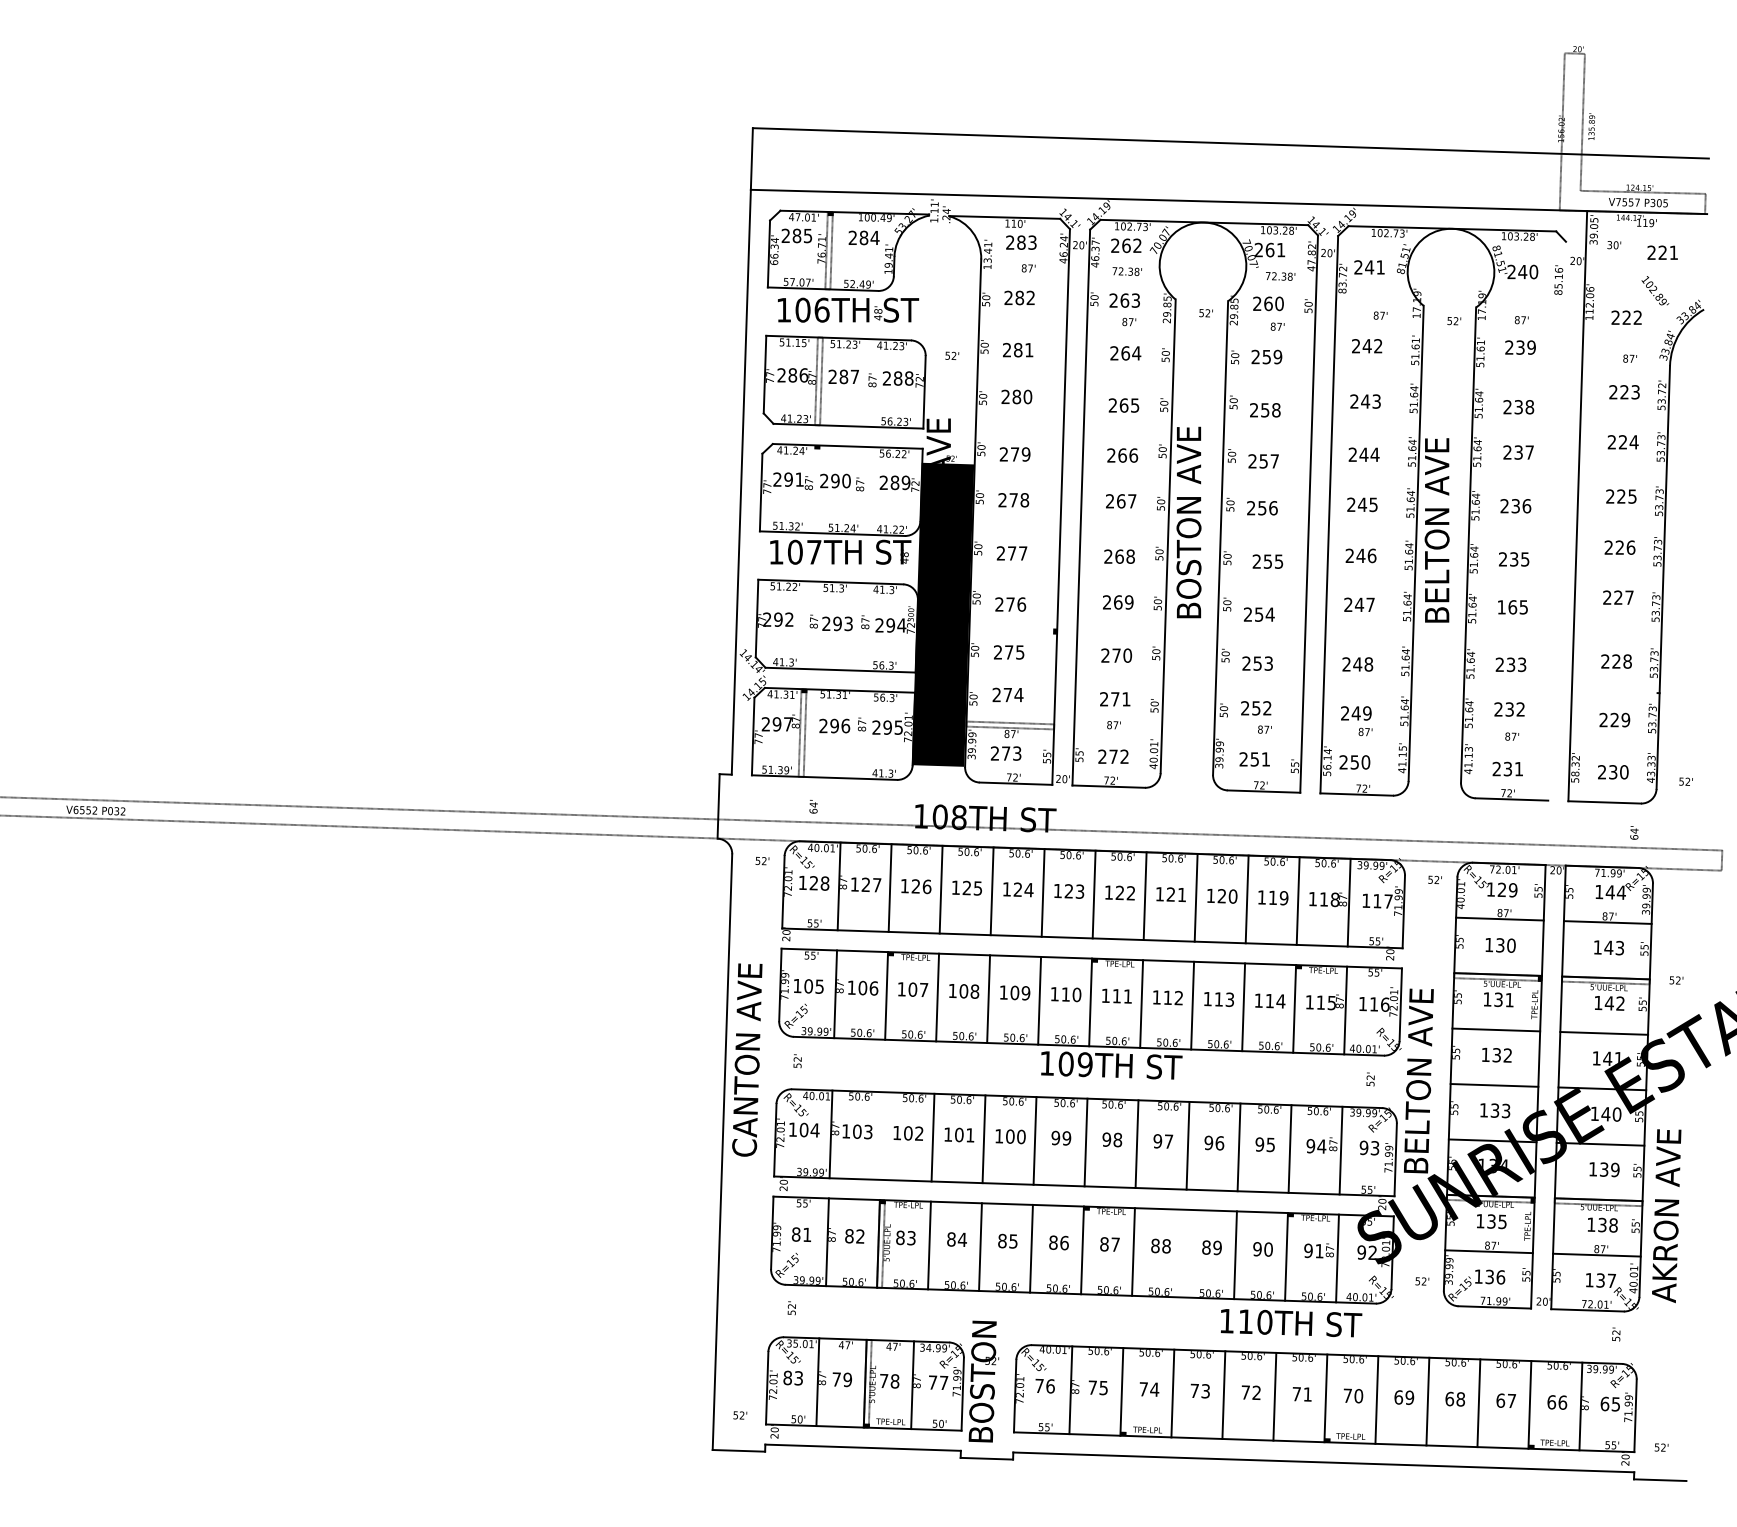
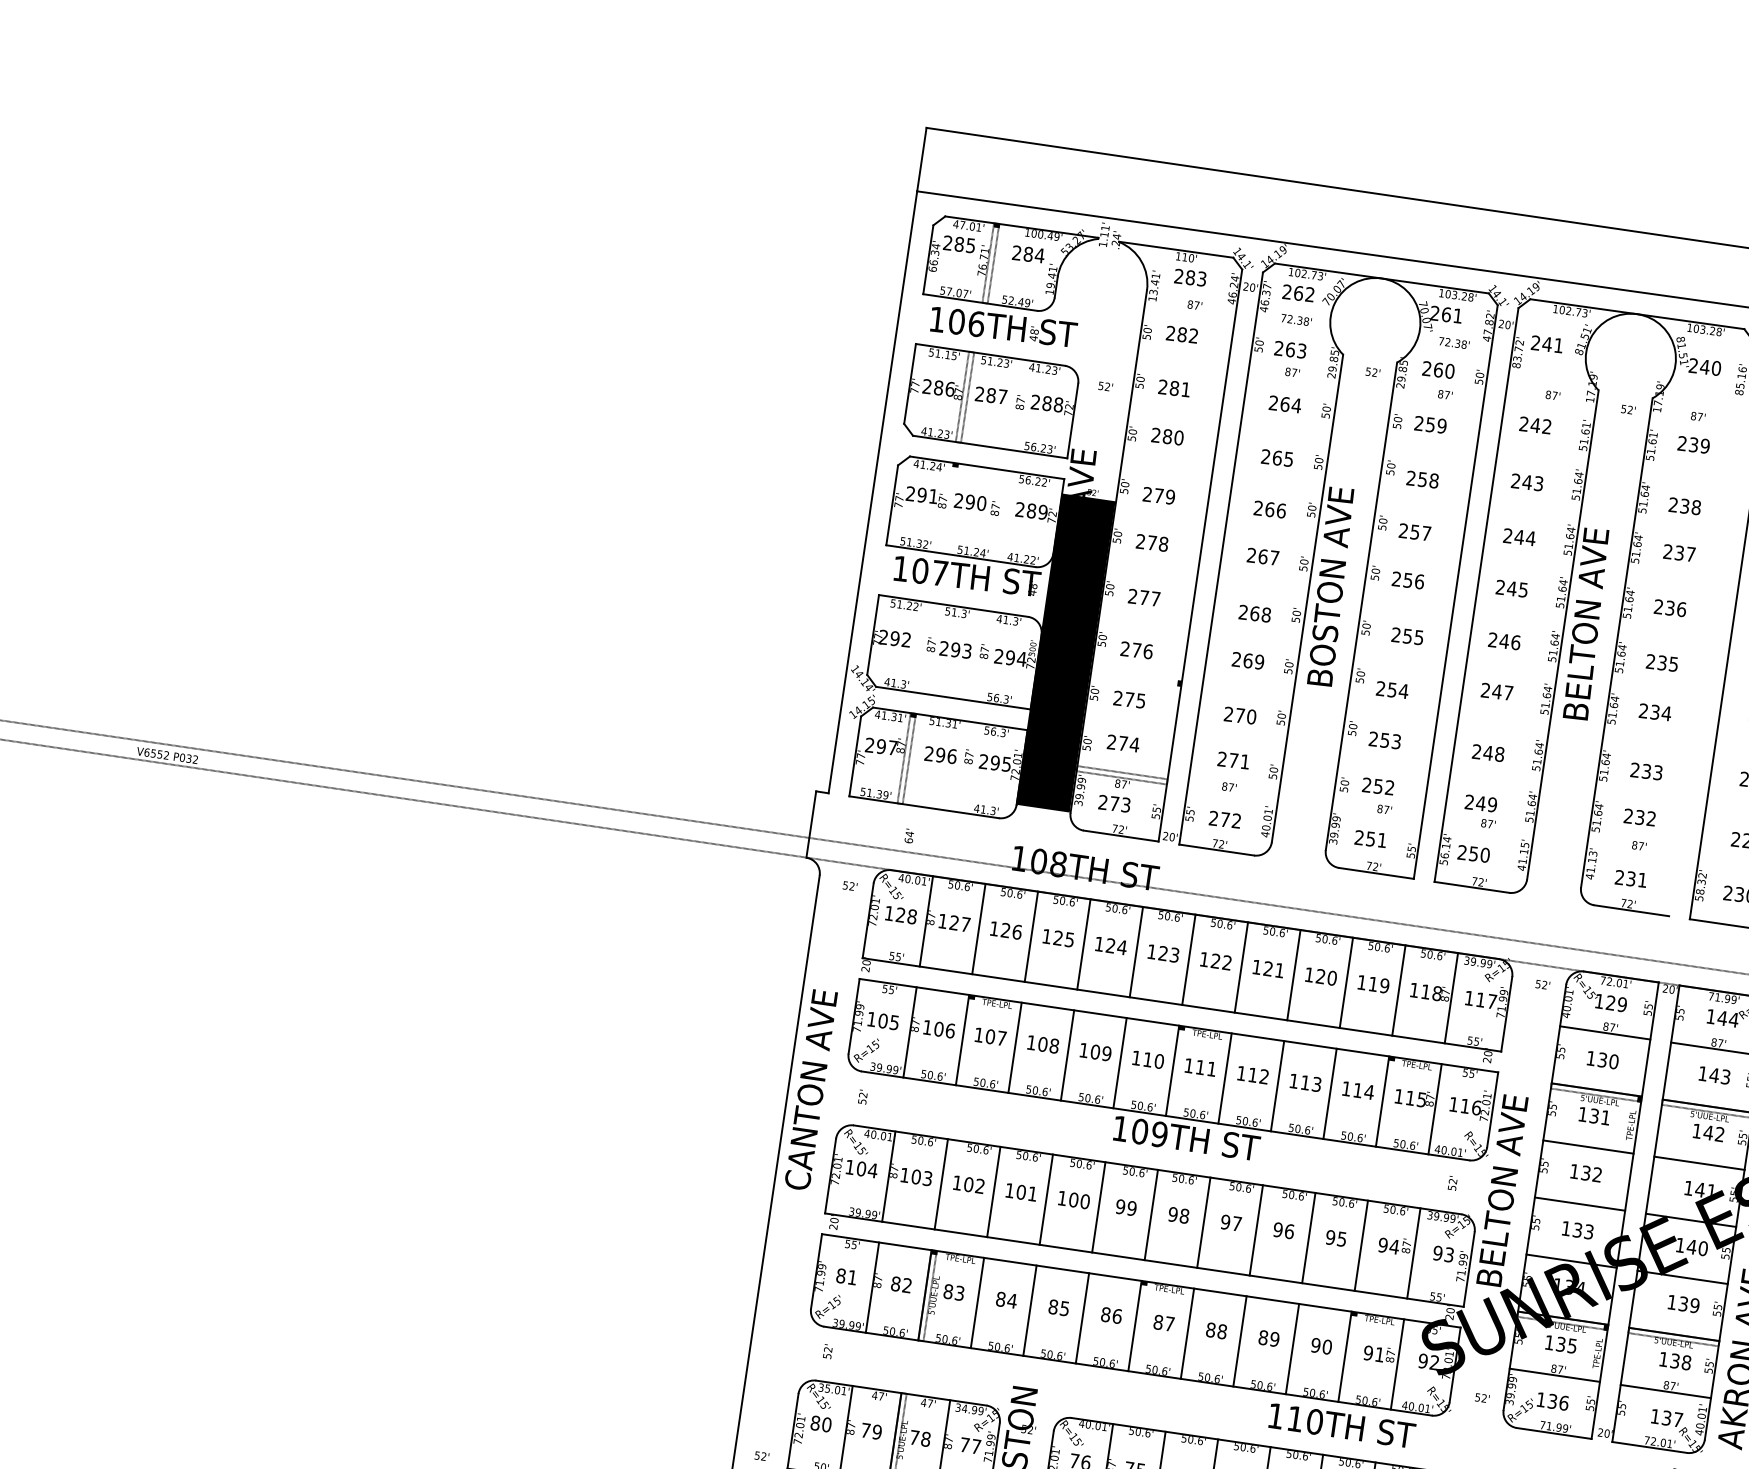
text: (1512, 607) -> (1654, 712), 165 -> 234
line: (881, 1135) -> (940, 1183), added
line: (1184, 1253) -> (1239, 1341), added
text: (798, 1378) -> (826, 1424), 83 -> 80

